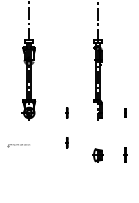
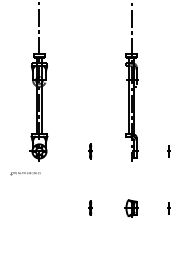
part: (67, 142) -> (90, 207), moved
part: (18, 145) -> (25, 173), moved
part: (125, 155) -> (168, 208), size x0.62

